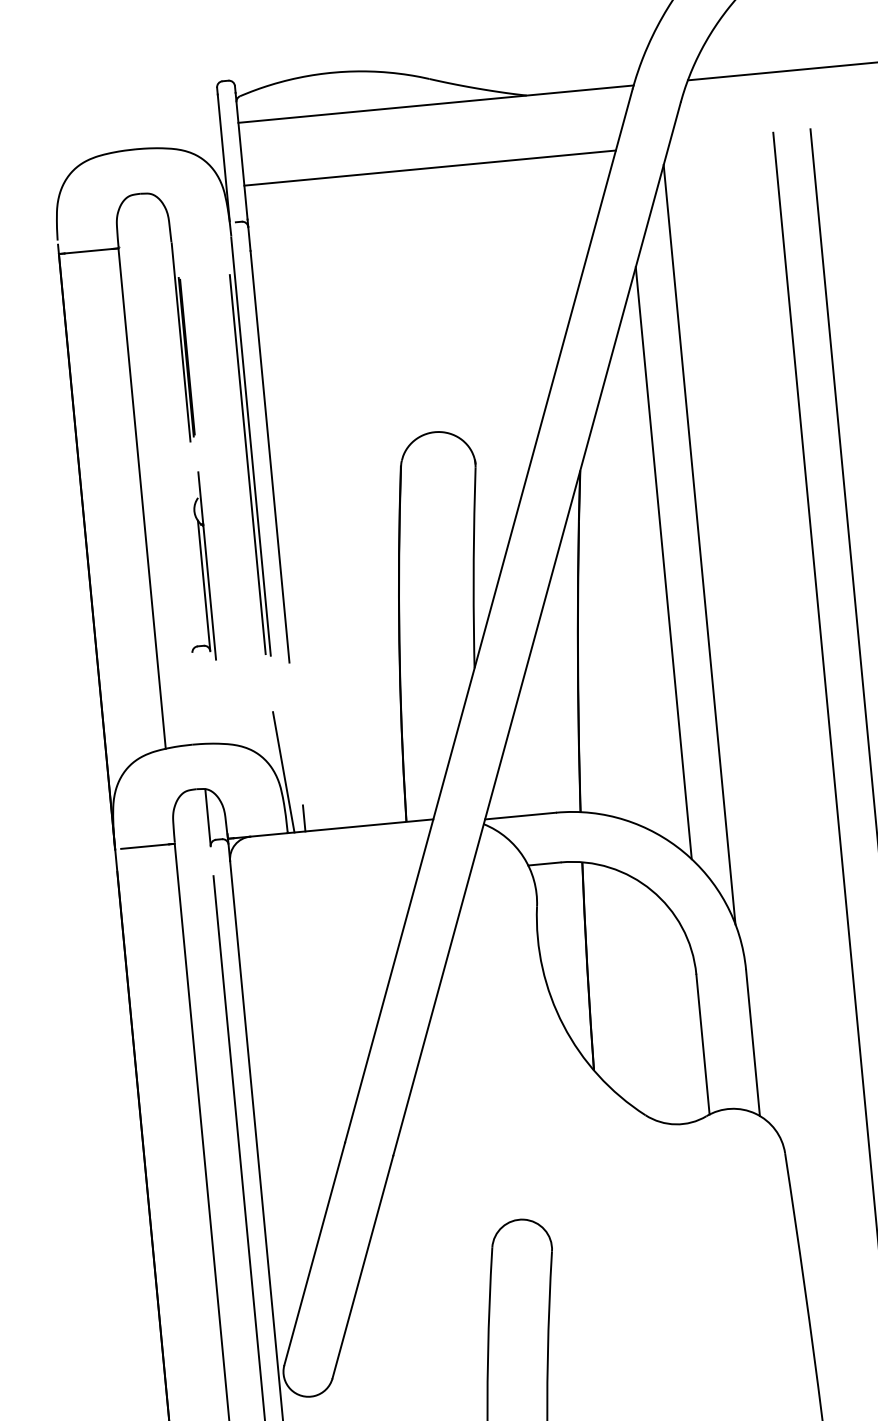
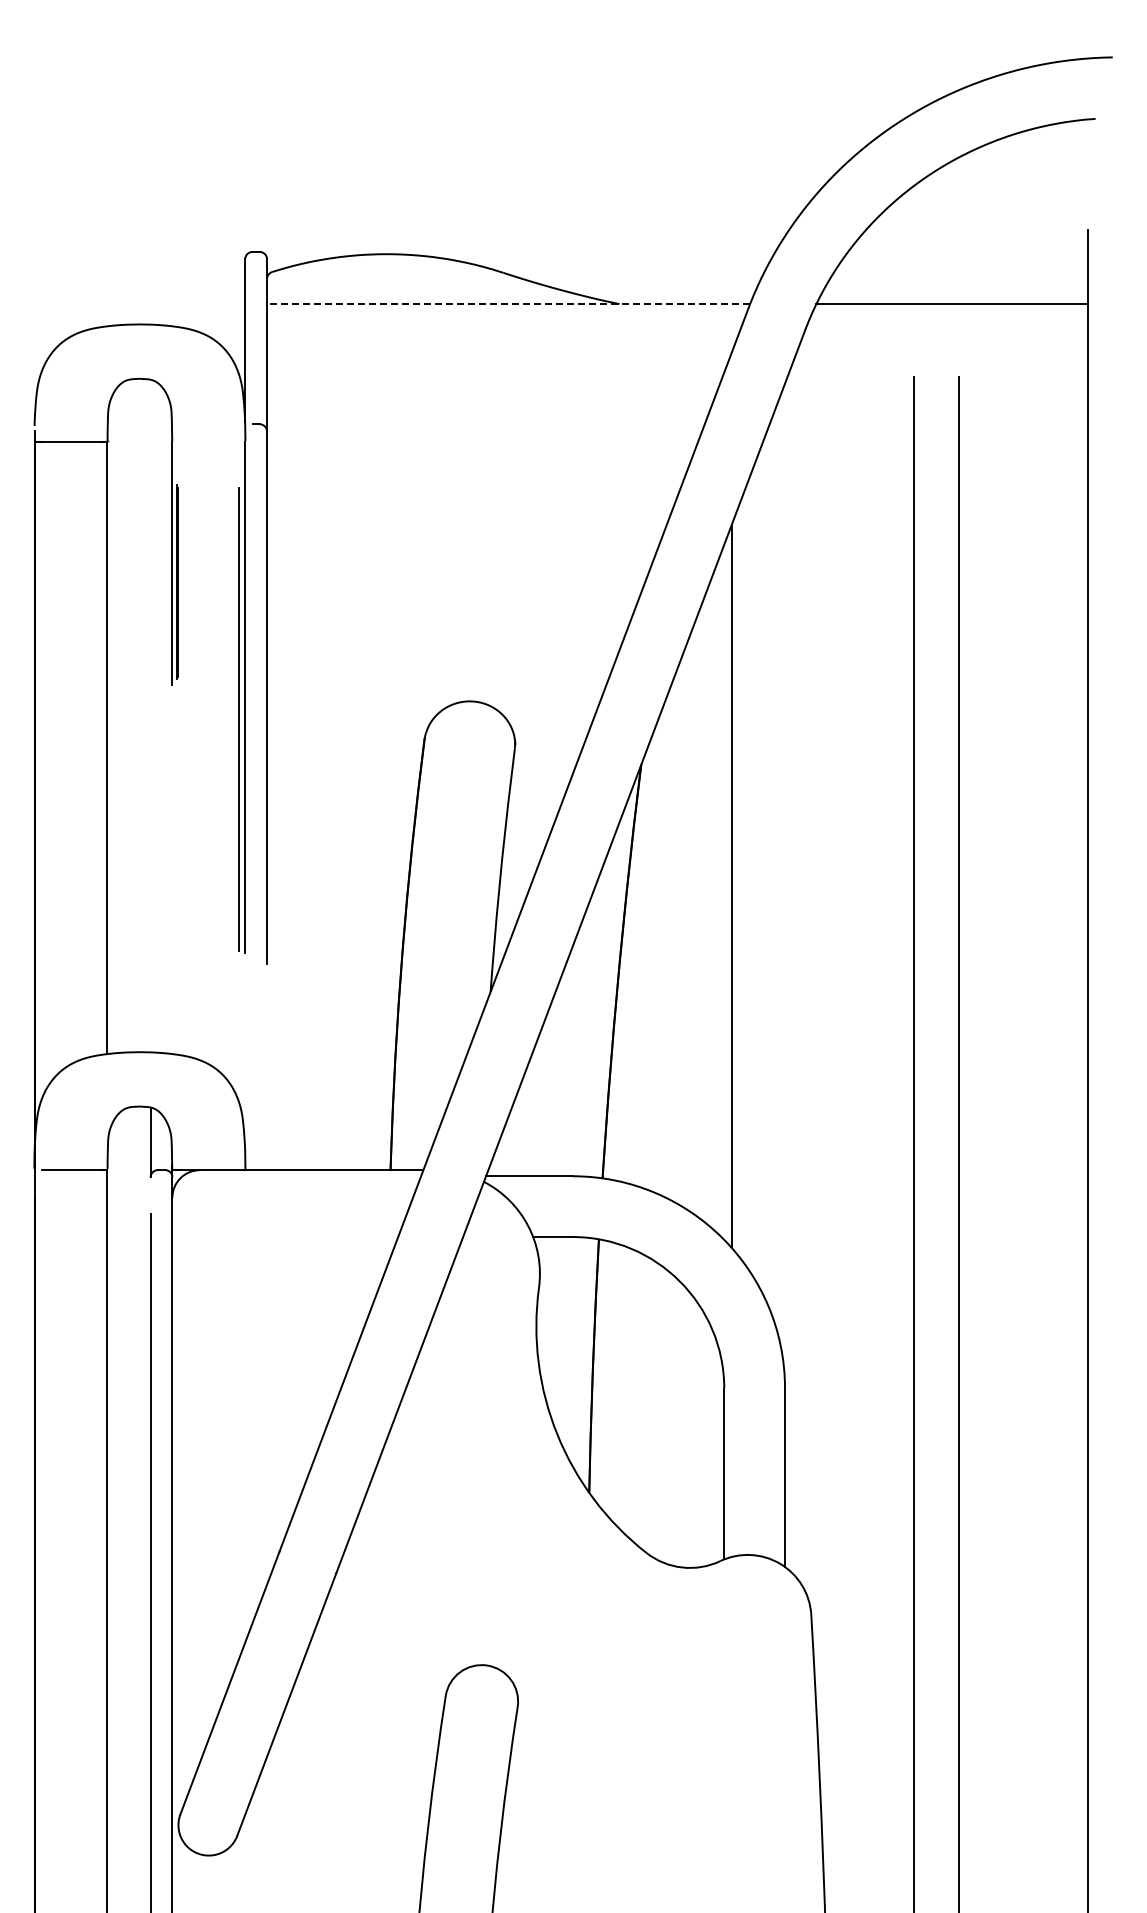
line: (436, 104) -> (508, 304), solid -> dashed
line: (430, 167) -> (494, 380), removed
line: (699, 544) -> (777, 867), removed
part: (201, 566) -> (171, 837), removed
line: (283, 772) -> (247, 1096), removed
line: (304, 818) -> (267, 1154), removed

